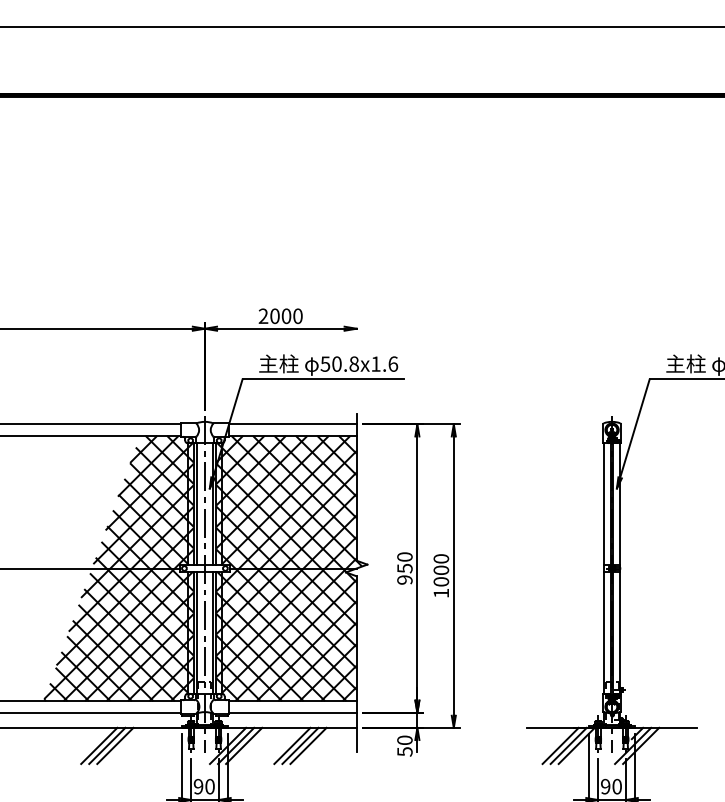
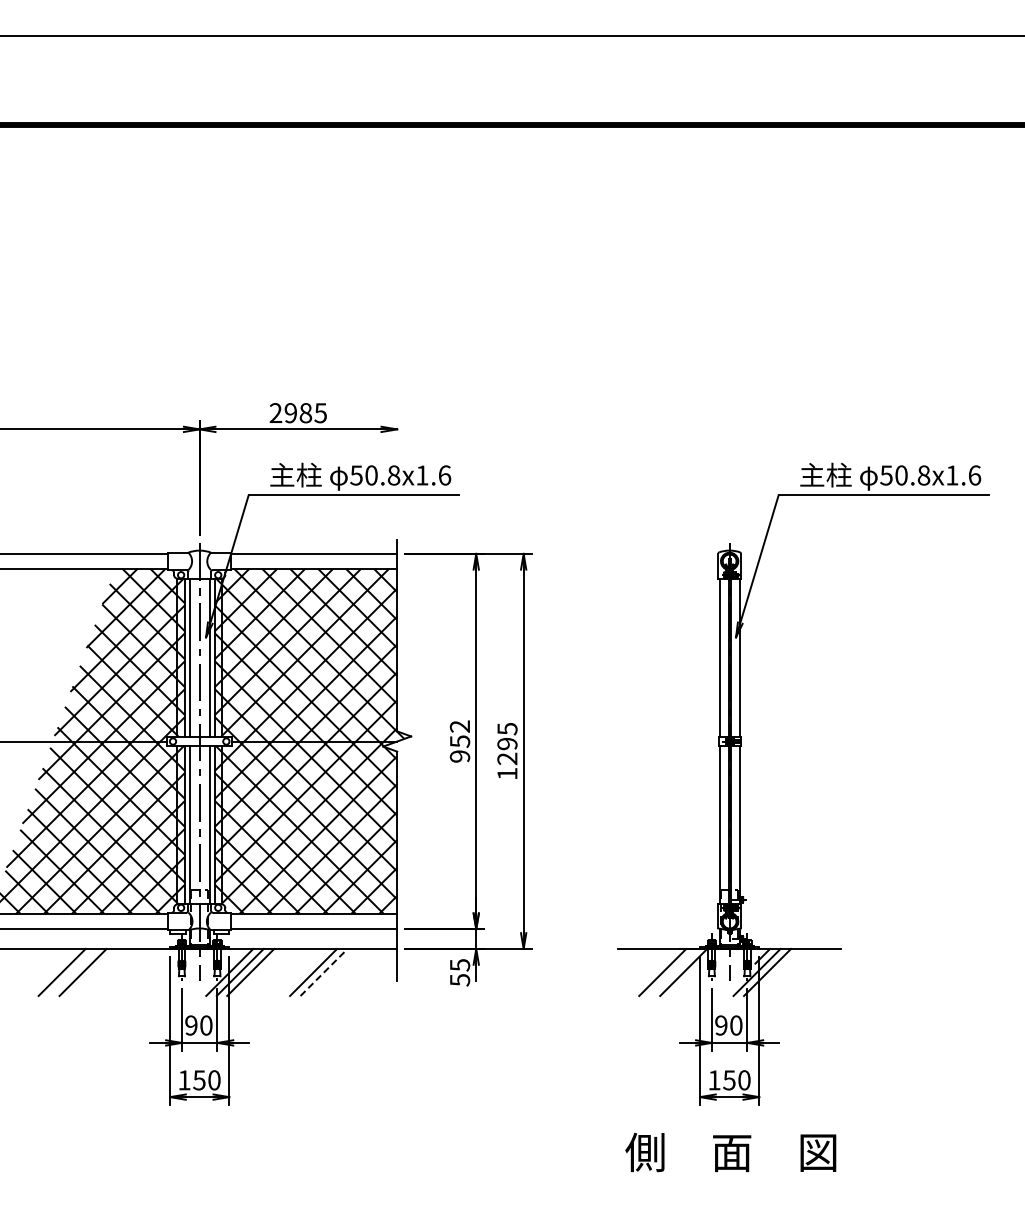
text: (286, 316) -> (305, 413), 2000 -> 2985
text: (405, 556) -> (460, 726), 950 -> 952
text: (441, 570) -> (507, 743), 1000 -> 1295
text: (404, 740) -> (459, 965), 50 -> 55
line: (107, 745) -> (72, 972), removed
line: (300, 745) -> (324, 972), solid -> dashed
line: (308, 745) -> (334, 972), removed
line: (568, 745) -> (672, 972), removed

